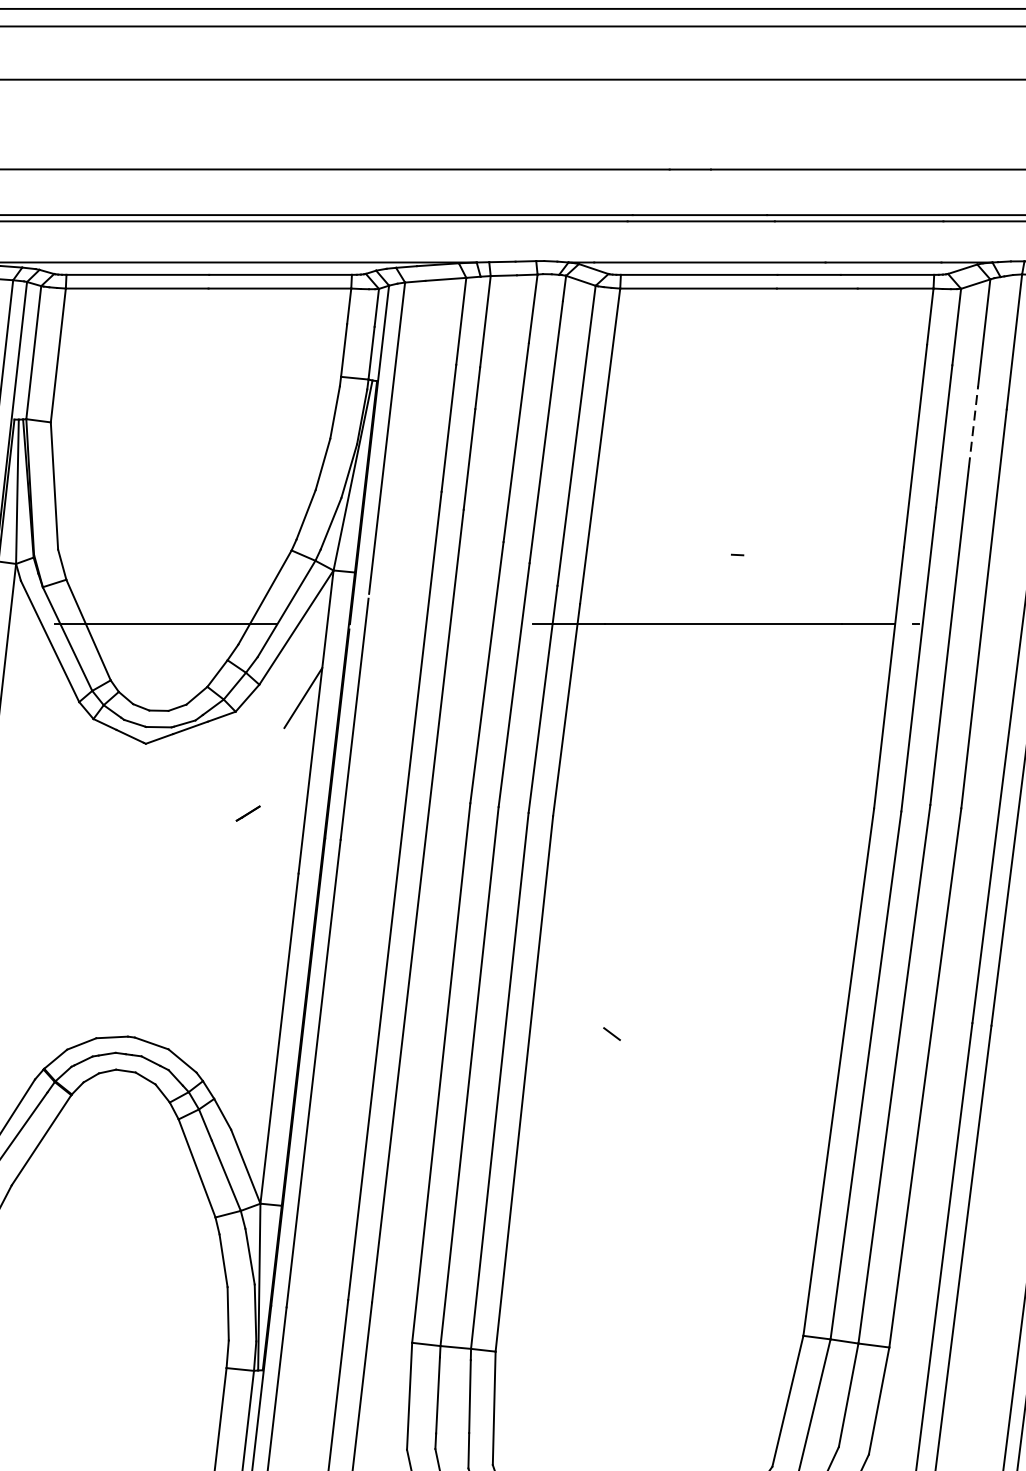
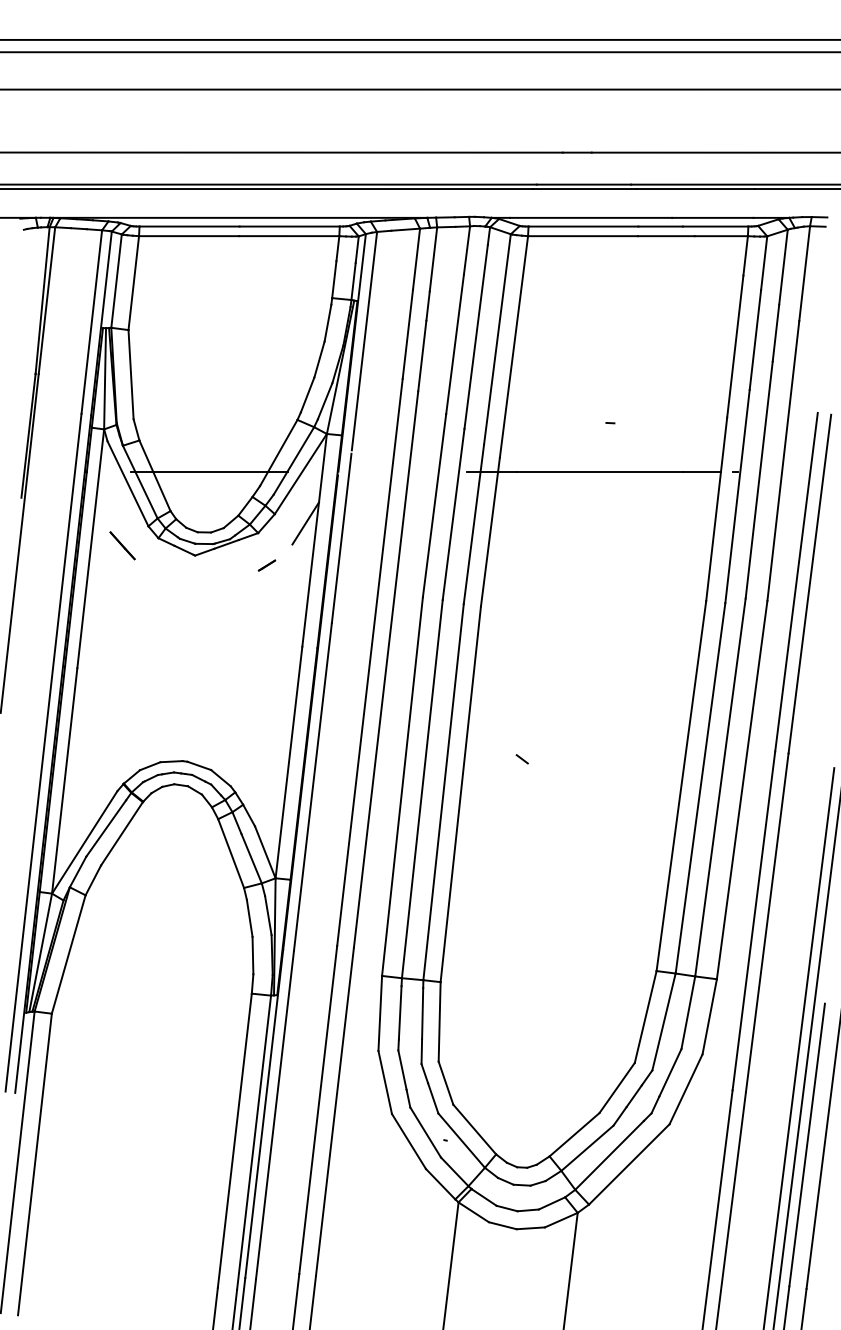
line: (972, 427) -> (775, 333), dashed -> solid
line: (42, 729) -> (122, 545), added
line: (247, 813) -> (266, 565), moved

